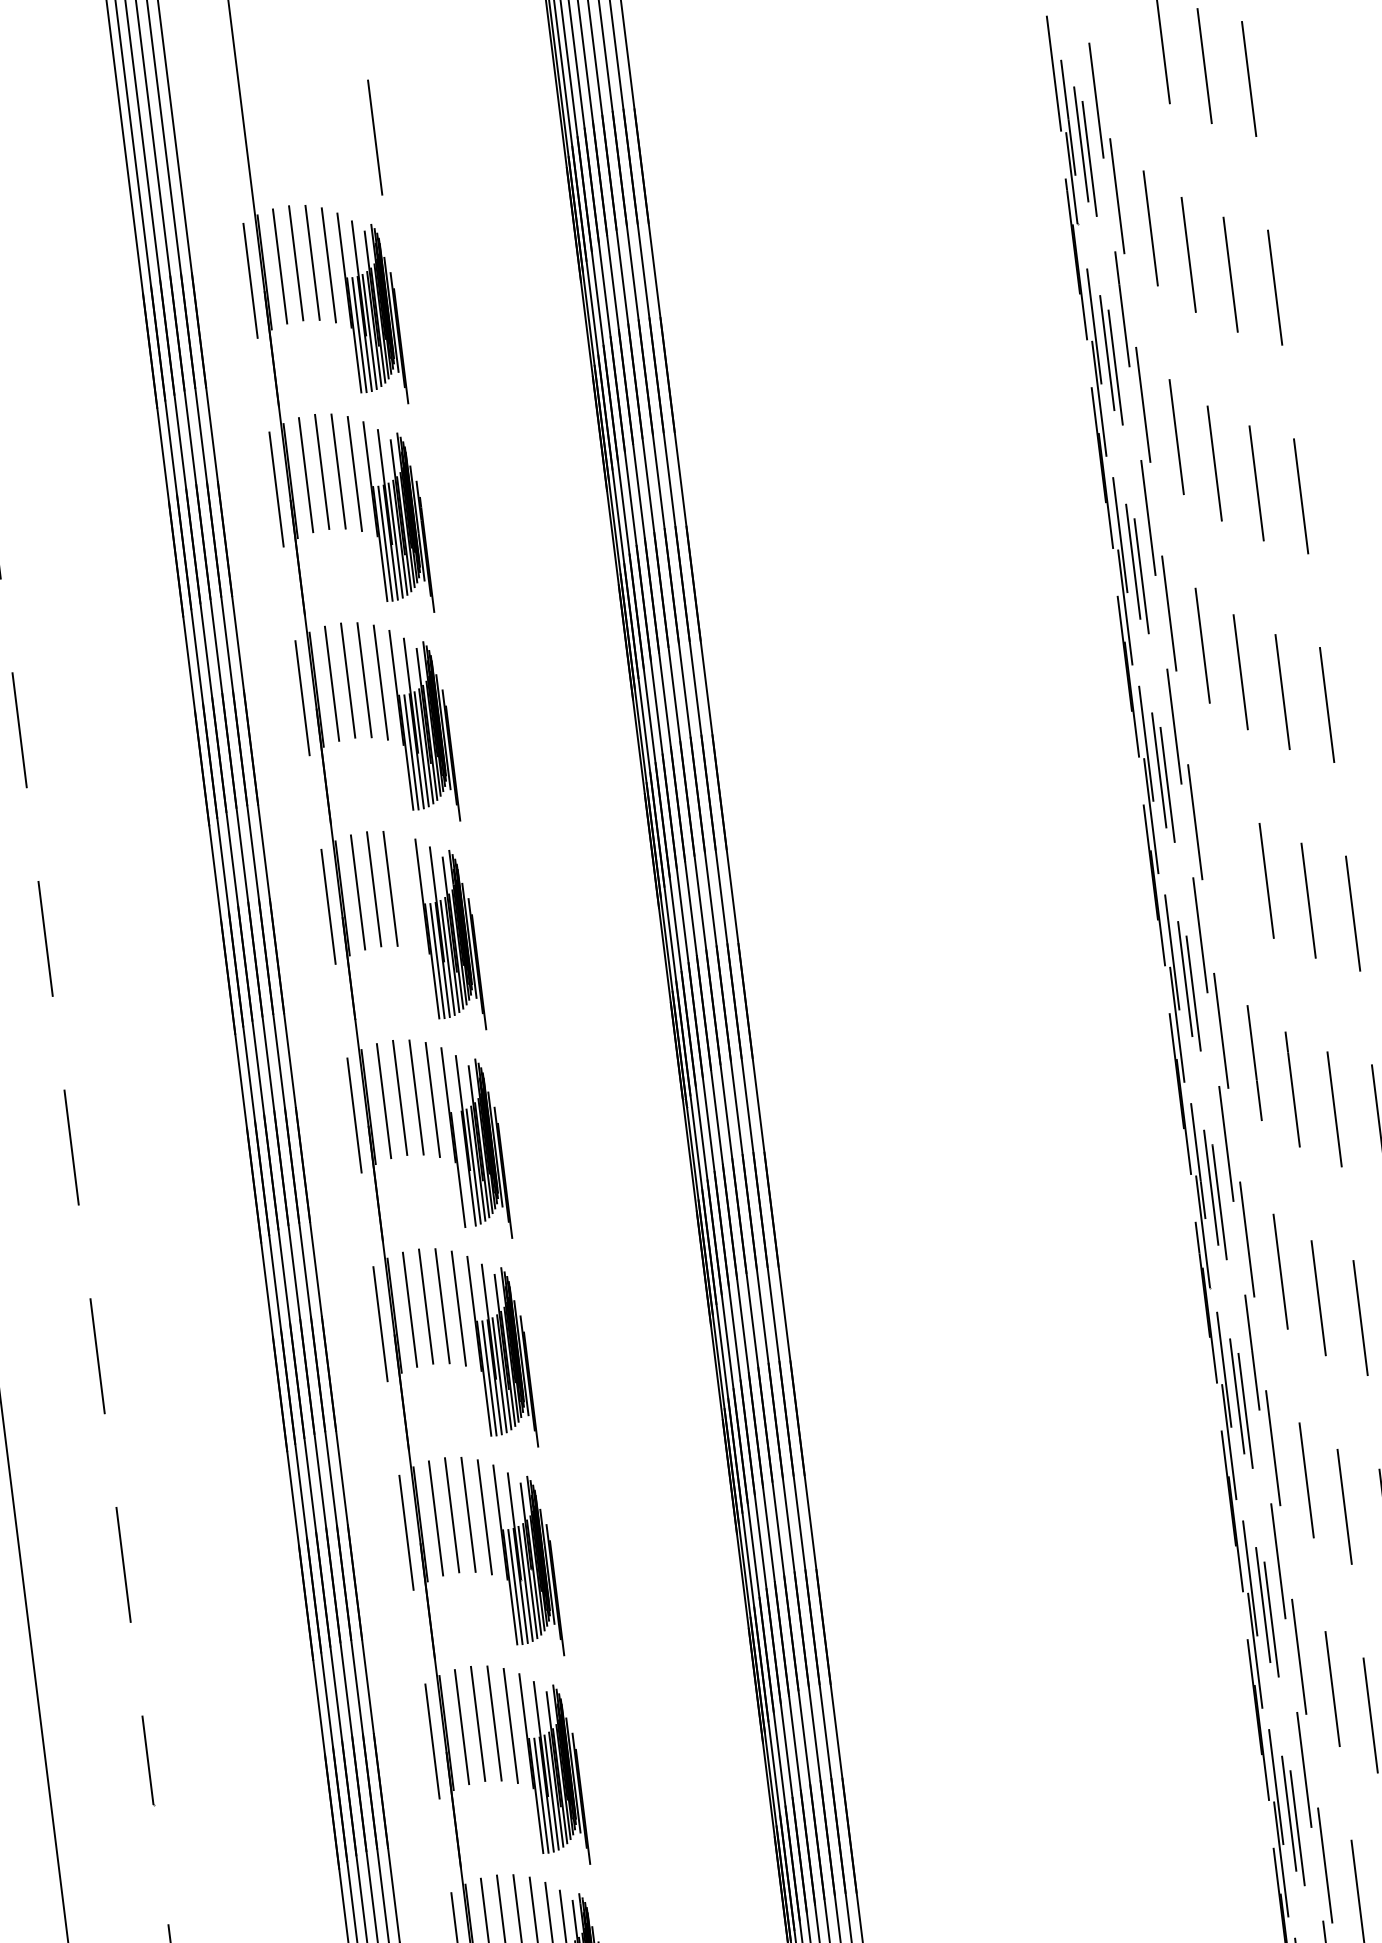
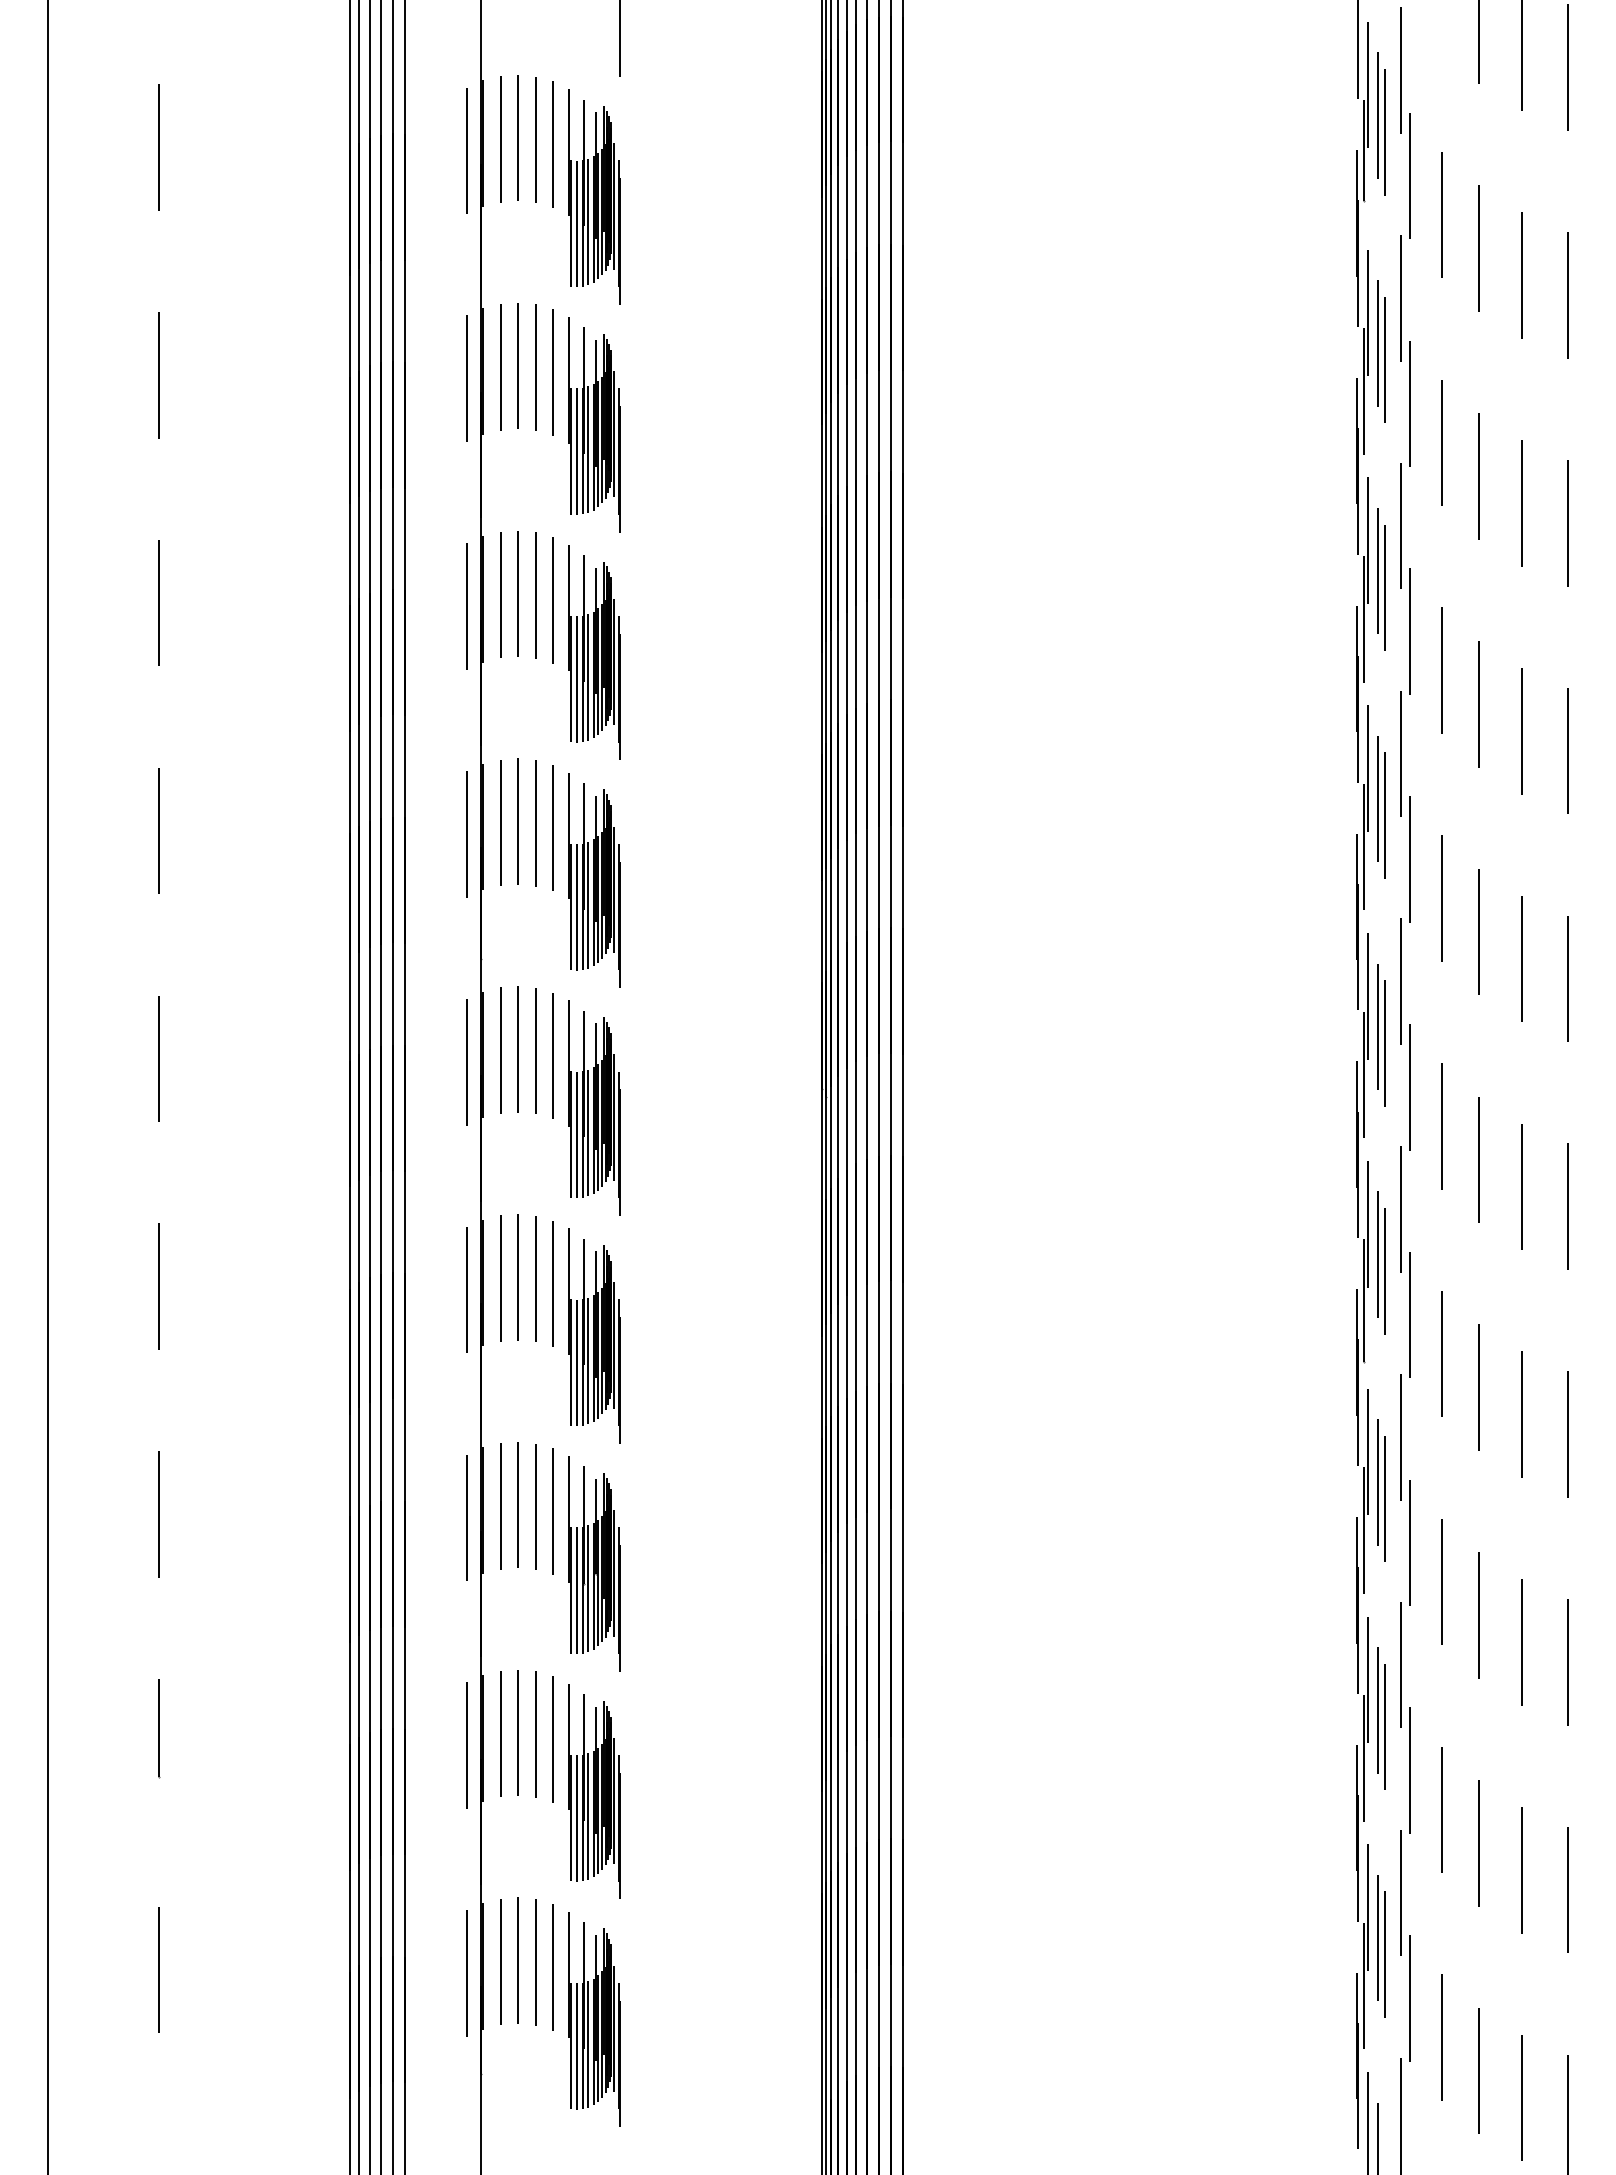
line: (1228, 854) -> (1441, 898), added
line: (407, 890) -> (553, 827), added
line: (463, 1169) -> (576, 1134), added

